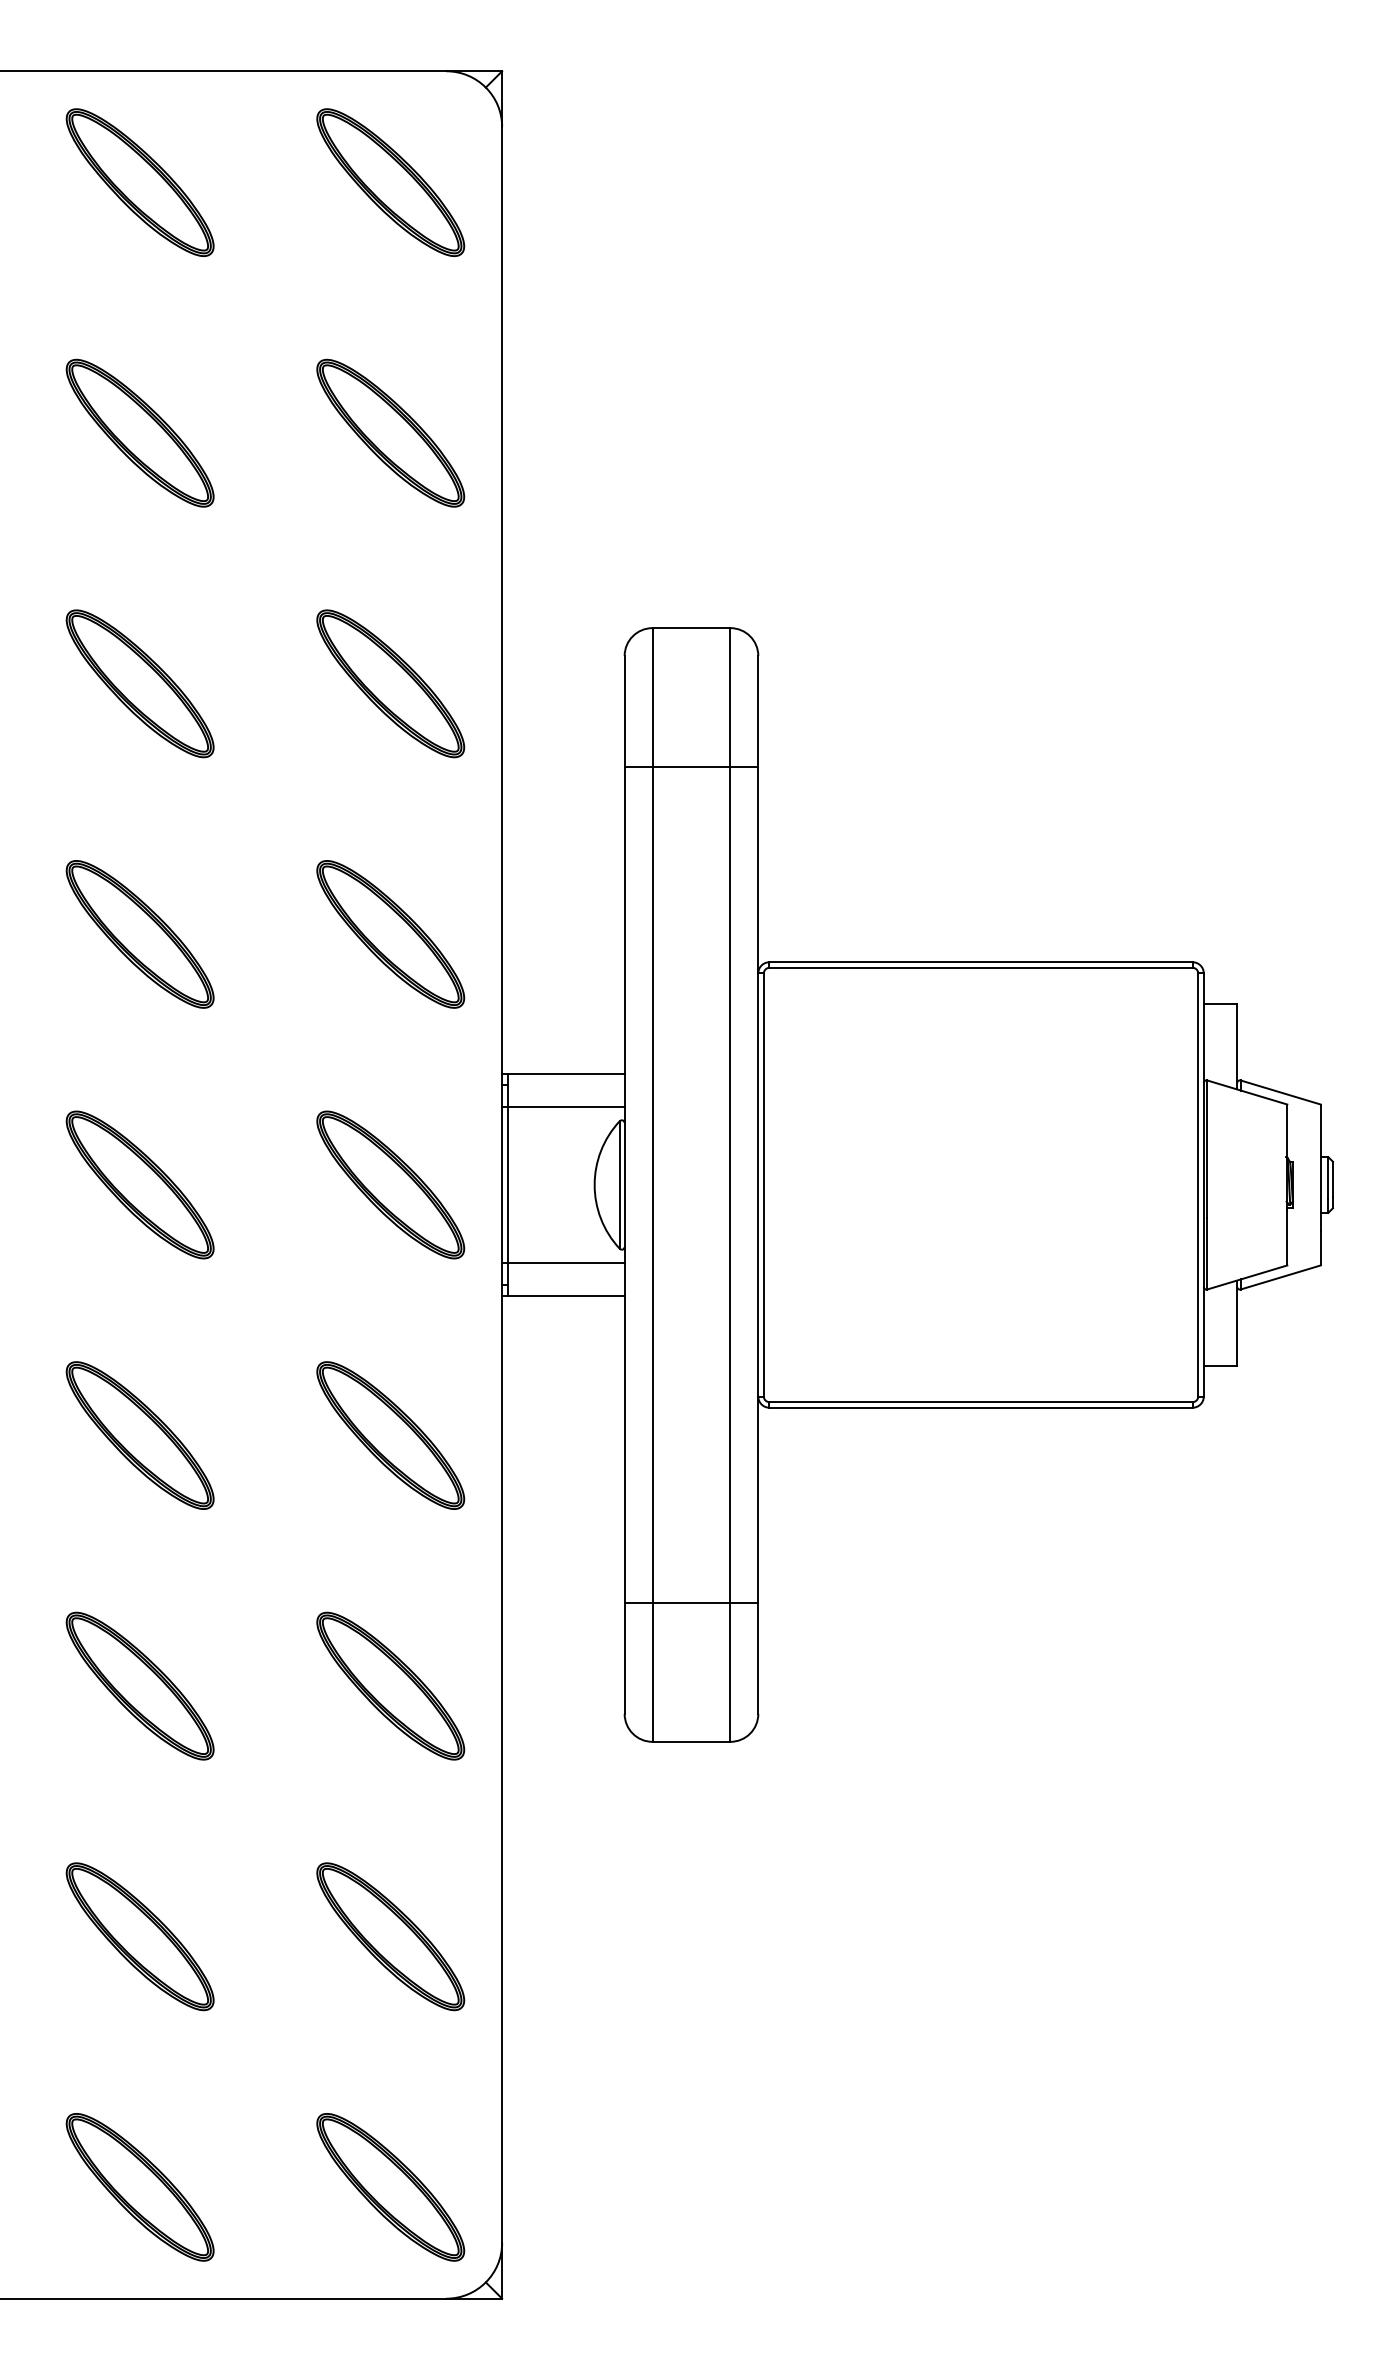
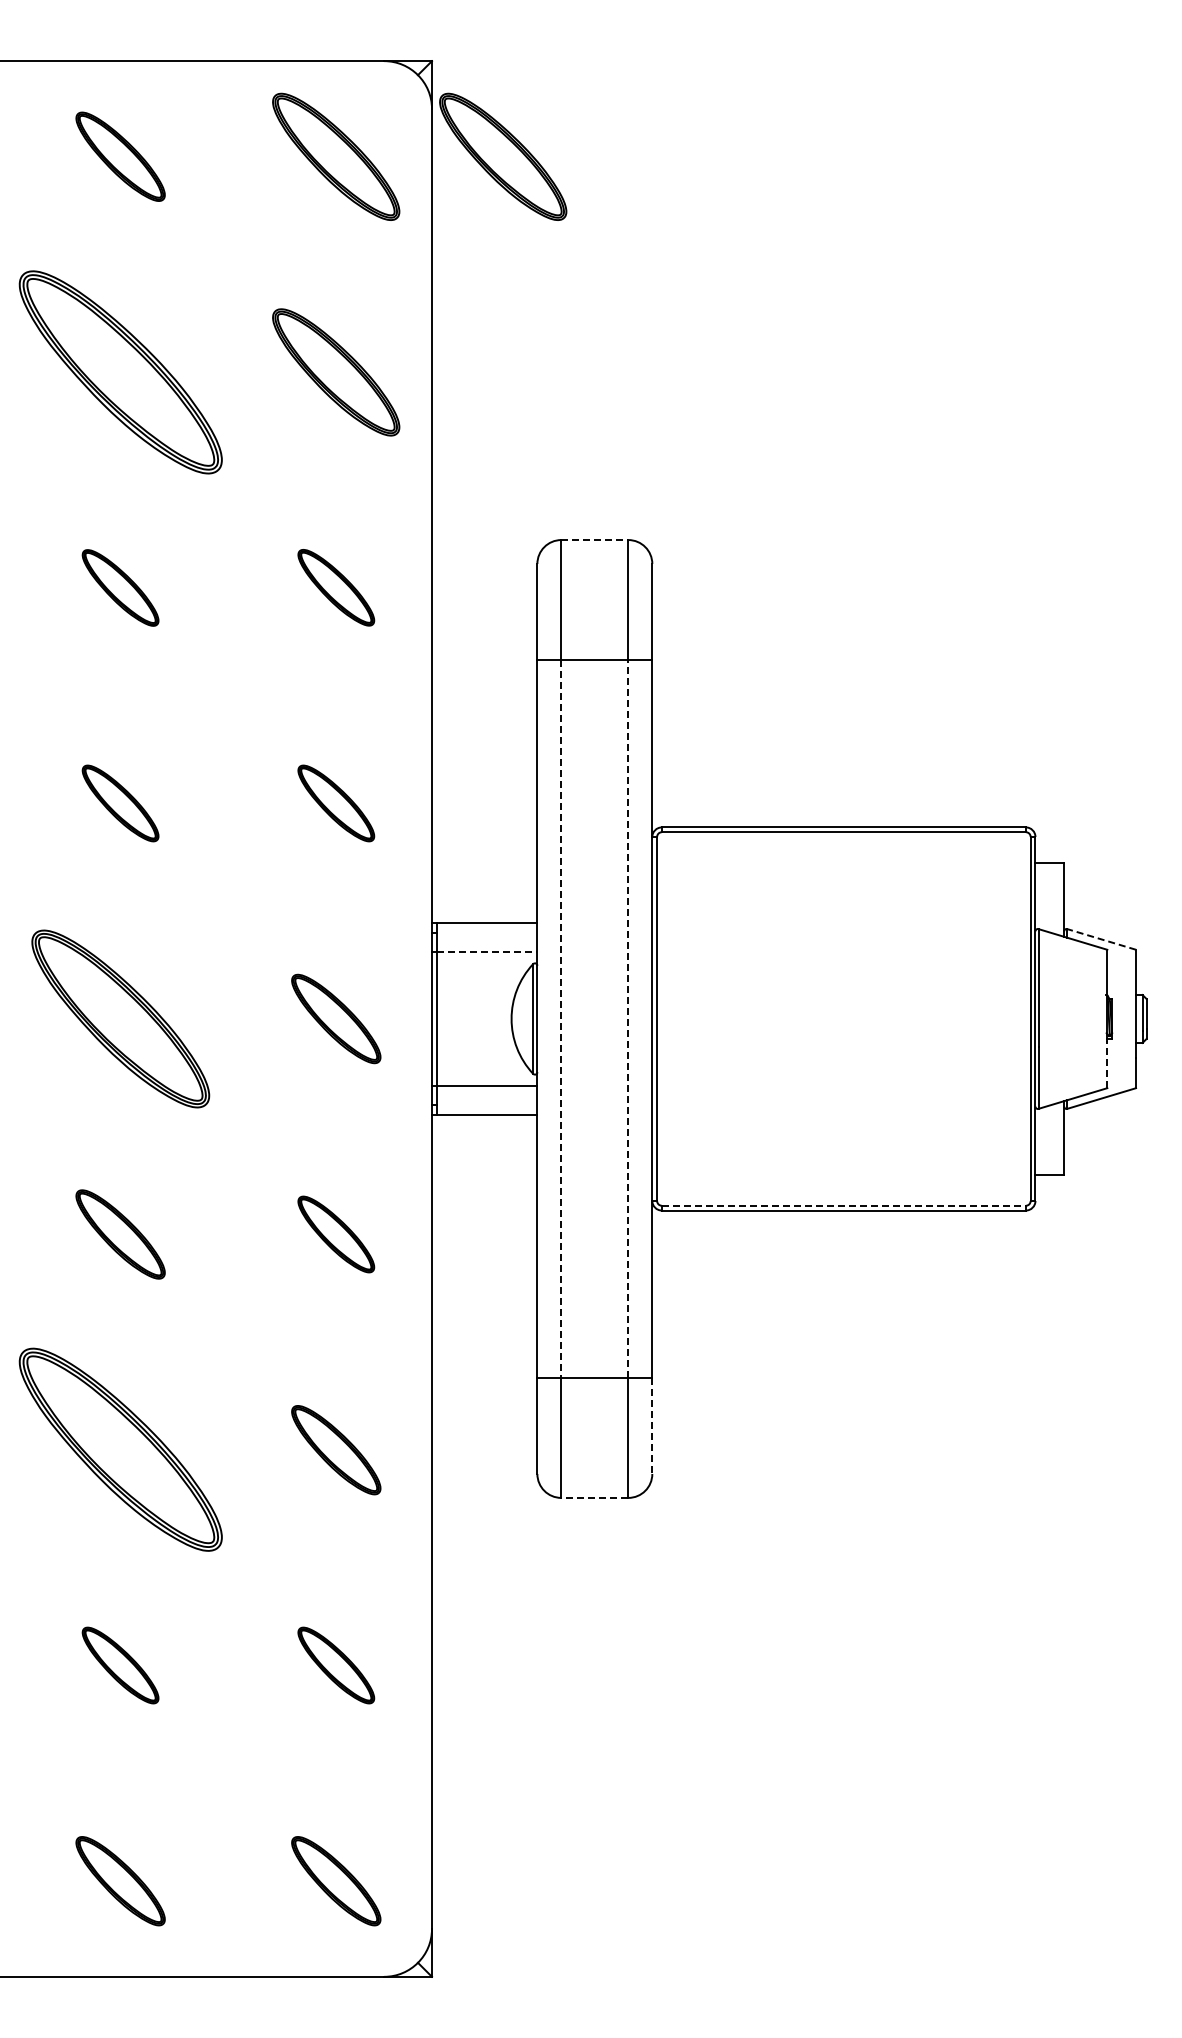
part: (139, 182) -> (120, 156), size x0.7
part: (585, 182) -> (503, 156), added
part: (139, 433) -> (120, 372), size x1.6
line: (691, 628) -> (594, 540), solid -> dashed
part: (139, 683) -> (120, 587), size x0.6
part: (391, 683) -> (336, 587), size x0.6
part: (139, 934) -> (120, 803), size x0.6
part: (391, 934) -> (336, 803), size x0.6
line: (1280, 1092) -> (1101, 939), solid -> dashed
line: (566, 1106) -> (487, 951), solid -> dashed
part: (139, 1184) -> (120, 1018), size x1.4
part: (391, 1184) -> (336, 1018), size x0.7
line: (730, 1184) -> (628, 1018), solid -> dashed
line: (652, 1185) -> (561, 1019), solid -> dashed
line: (1287, 1237) -> (1107, 1064), solid -> dashed
line: (980, 1401) -> (843, 1205), solid -> dashed
part: (139, 1435) -> (120, 1234), size x0.7
part: (391, 1435) -> (336, 1234), size x0.6
line: (758, 1658) -> (652, 1426), solid -> dashed
part: (139, 1686) -> (120, 1450), size x1.6
part: (391, 1686) -> (336, 1450), size x0.7
line: (691, 1741) -> (594, 1497), solid -> dashed
part: (139, 1936) -> (120, 1665), size x0.6
part: (391, 1936) -> (336, 1665), size x0.6
part: (139, 2187) -> (120, 1881), size x0.7
part: (391, 2187) -> (336, 1881), size x0.7

